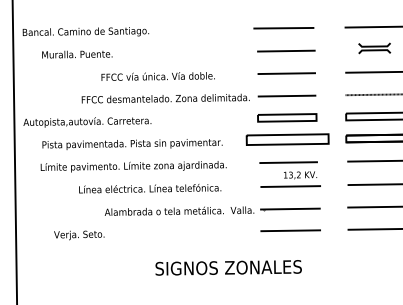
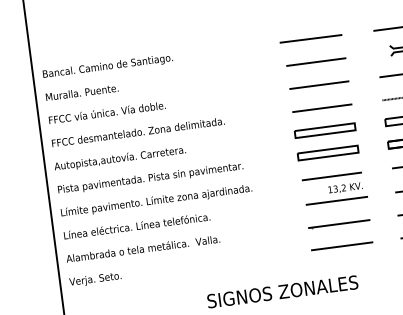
text: (77, 54) -> (82, 92), moved
text: (157, 76) -> (106, 112), moved
text: (165, 98) -> (137, 132), moved
part: (287, 139) -> (327, 152), size x0.71
text: (132, 144) -> (150, 178), moved
text: (133, 166) -> (156, 200), moved
text: (150, 188) -> (137, 225), moved
text: (179, 210) -> (143, 248), moved
text: (79, 235) -> (95, 279), moved

